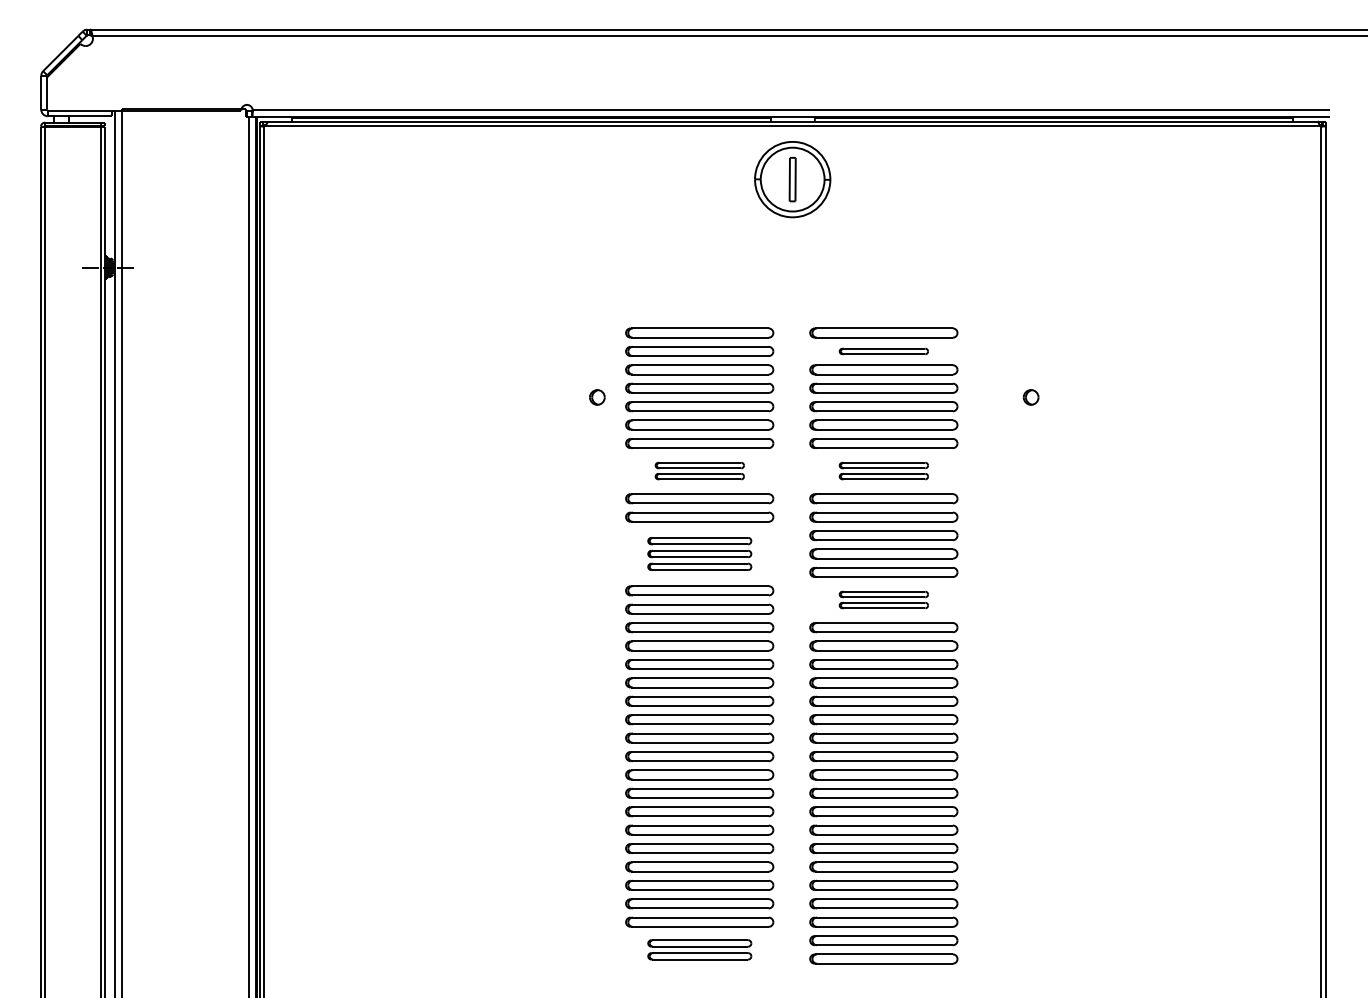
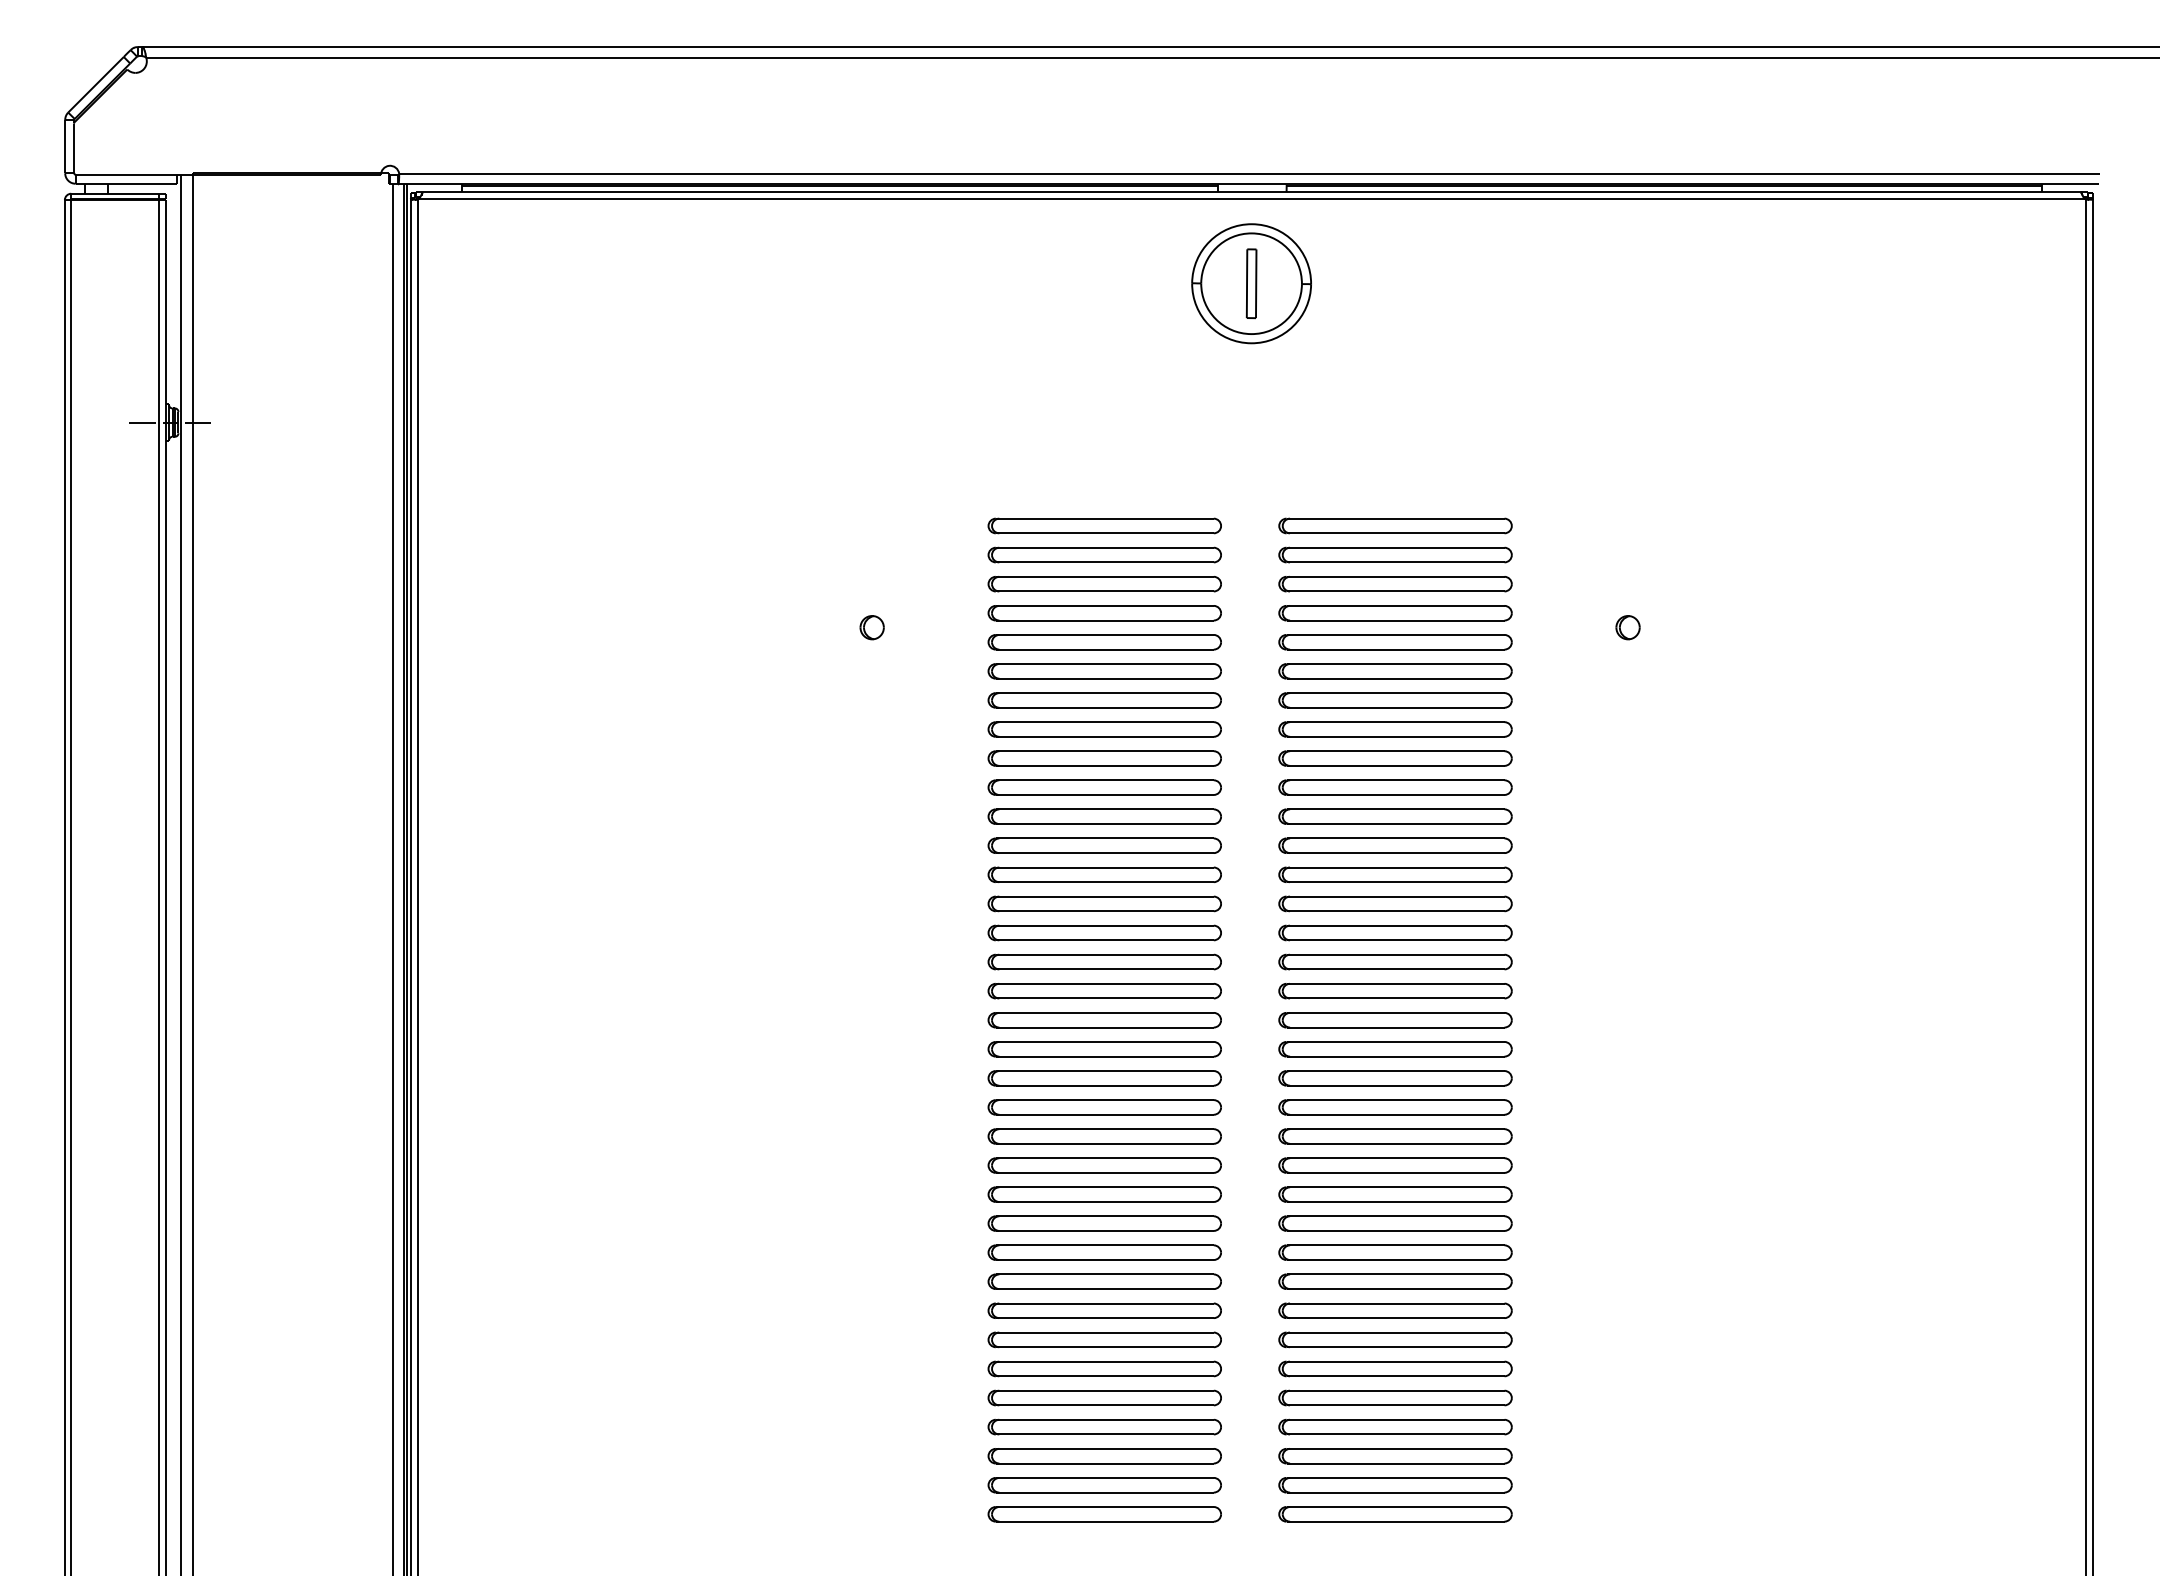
part: (883, 351) -> (1394, 555), size x1.67
part: (597, 397) -> (872, 627), moved
part: (699, 470) -> (1104, 743), size x1.67
part: (883, 470) -> (1394, 743), size x1.67
part: (699, 553) -> (1104, 874), size x1.43
part: (883, 599) -> (1394, 946), size x1.67
part: (699, 949) -> (1104, 1499), size x1.43

